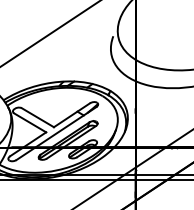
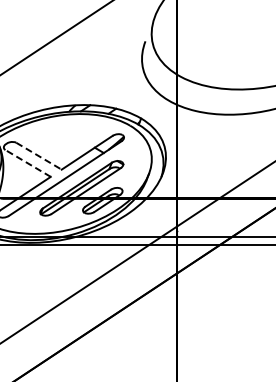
line: (38, 117) -> (39, 156), solid -> dashed
line: (29, 122) -> (27, 163), solid -> dashed

